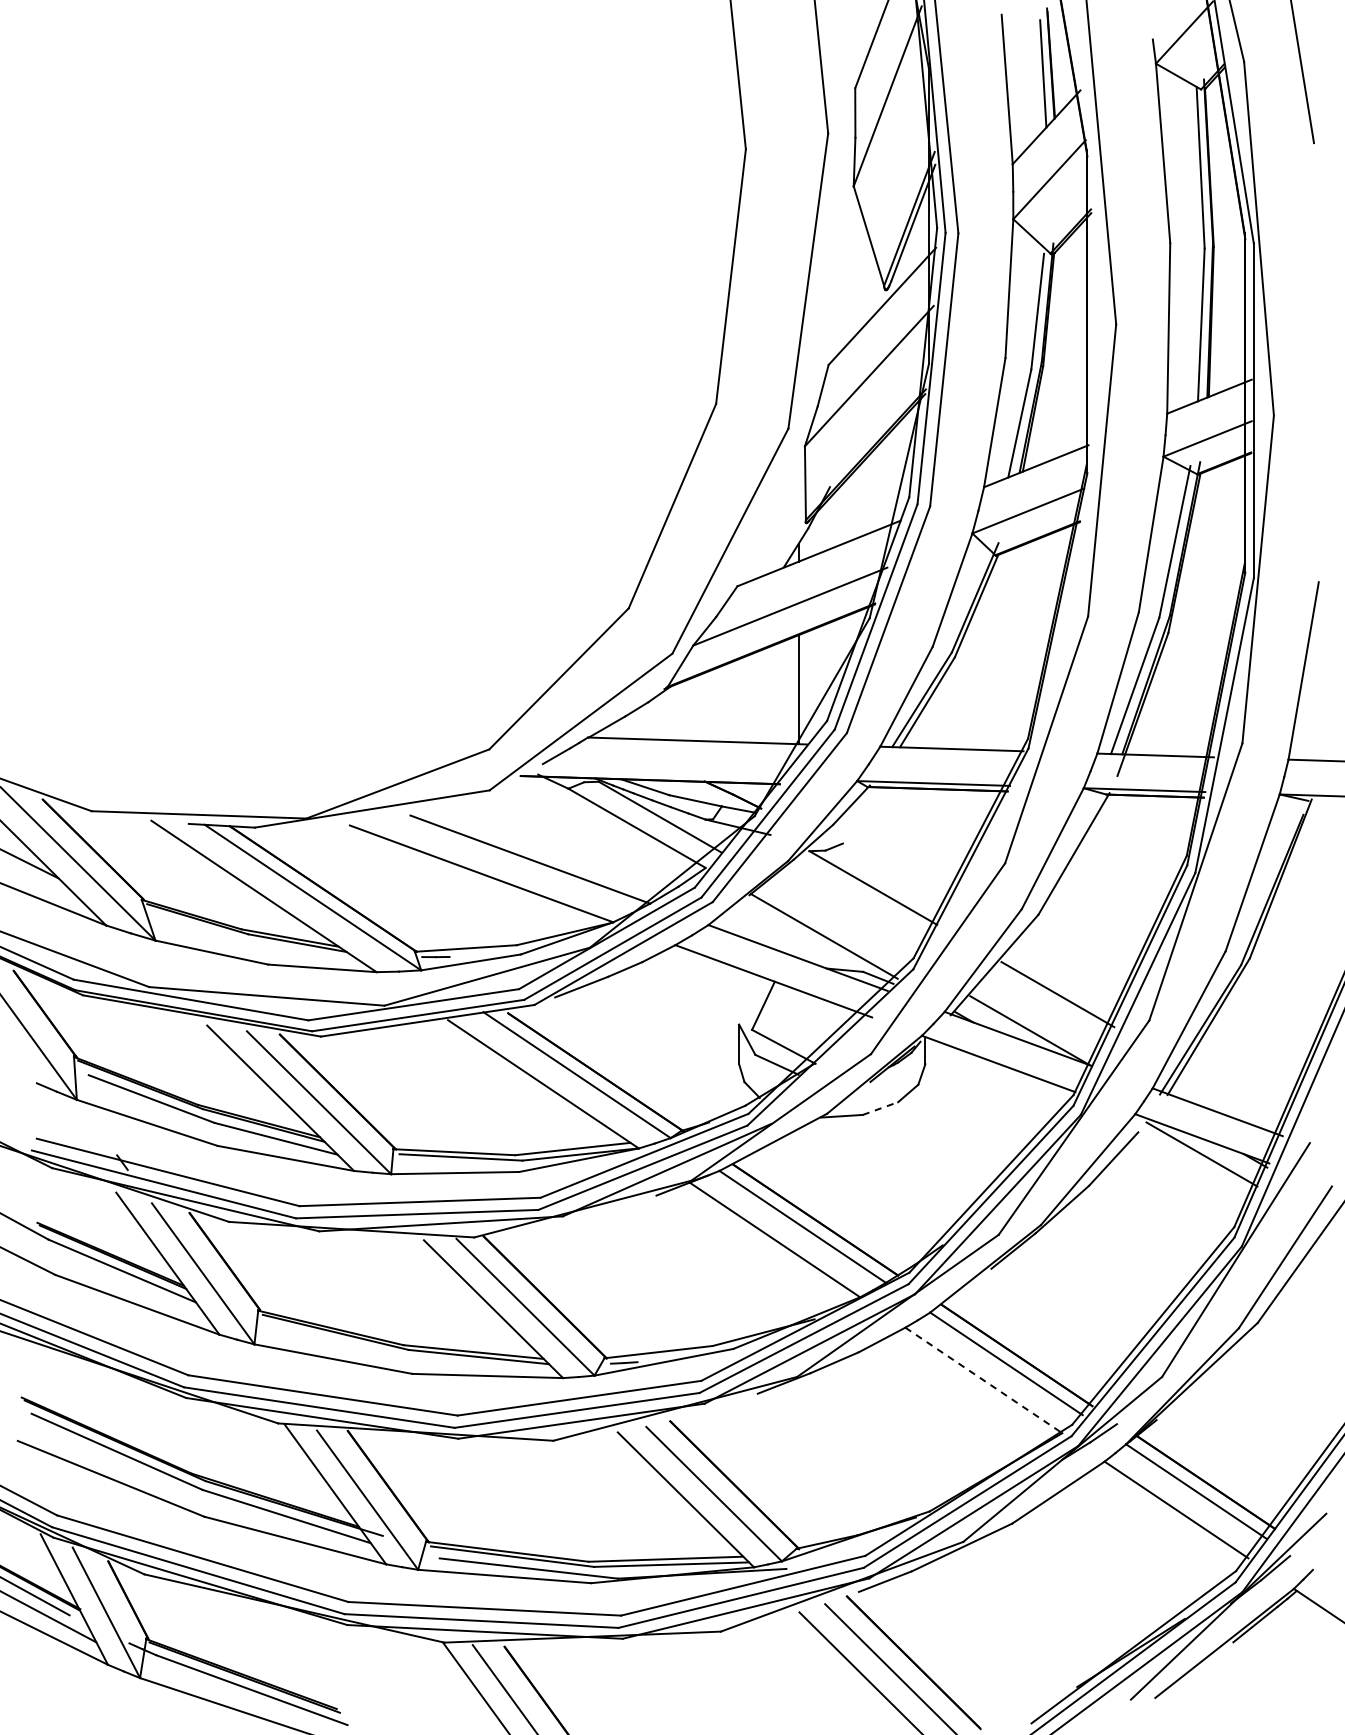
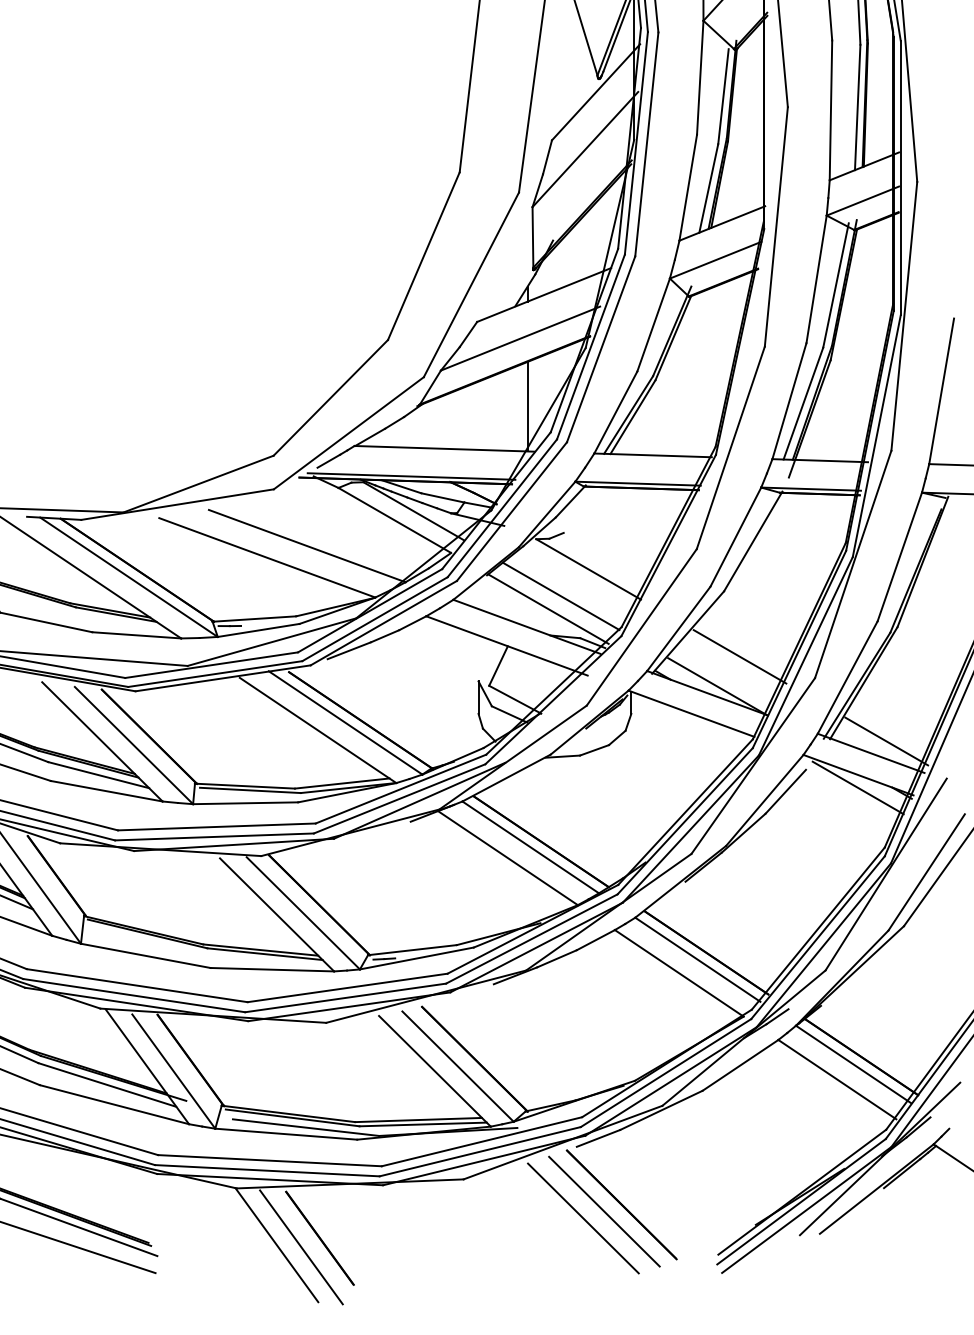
line: (657, 774) -> (411, 476), added
line: (839, 920) -> (560, 596), added
line: (1236, 1097) -> (886, 741), added
line: (880, 1108) -> (594, 750), dashed -> solid
line: (983, 1380) -> (679, 973), dashed -> solid

